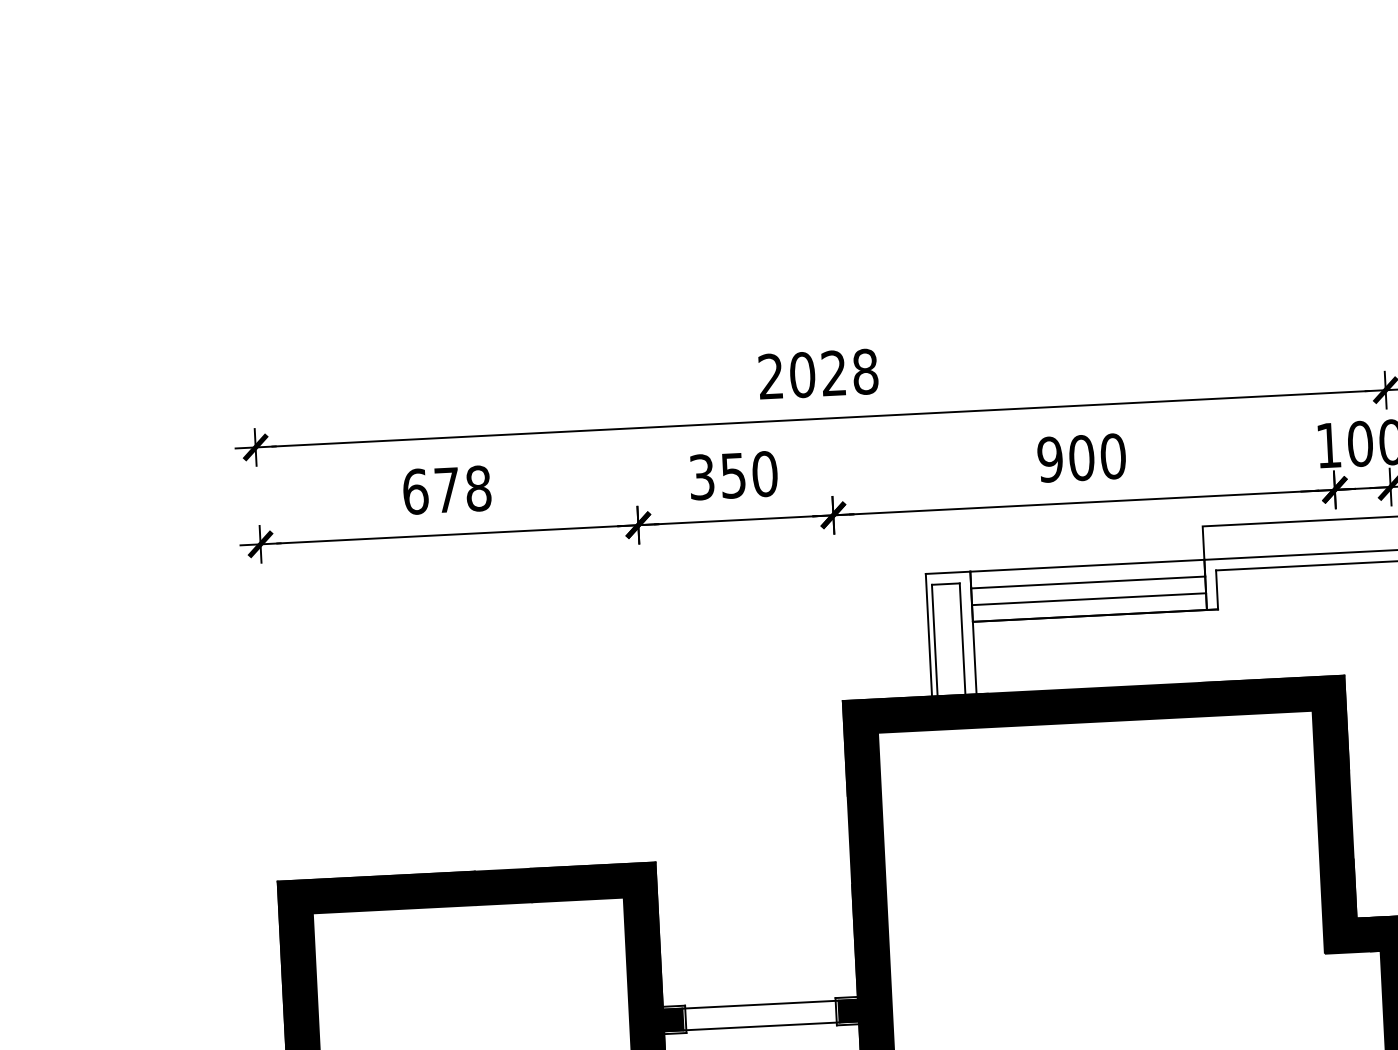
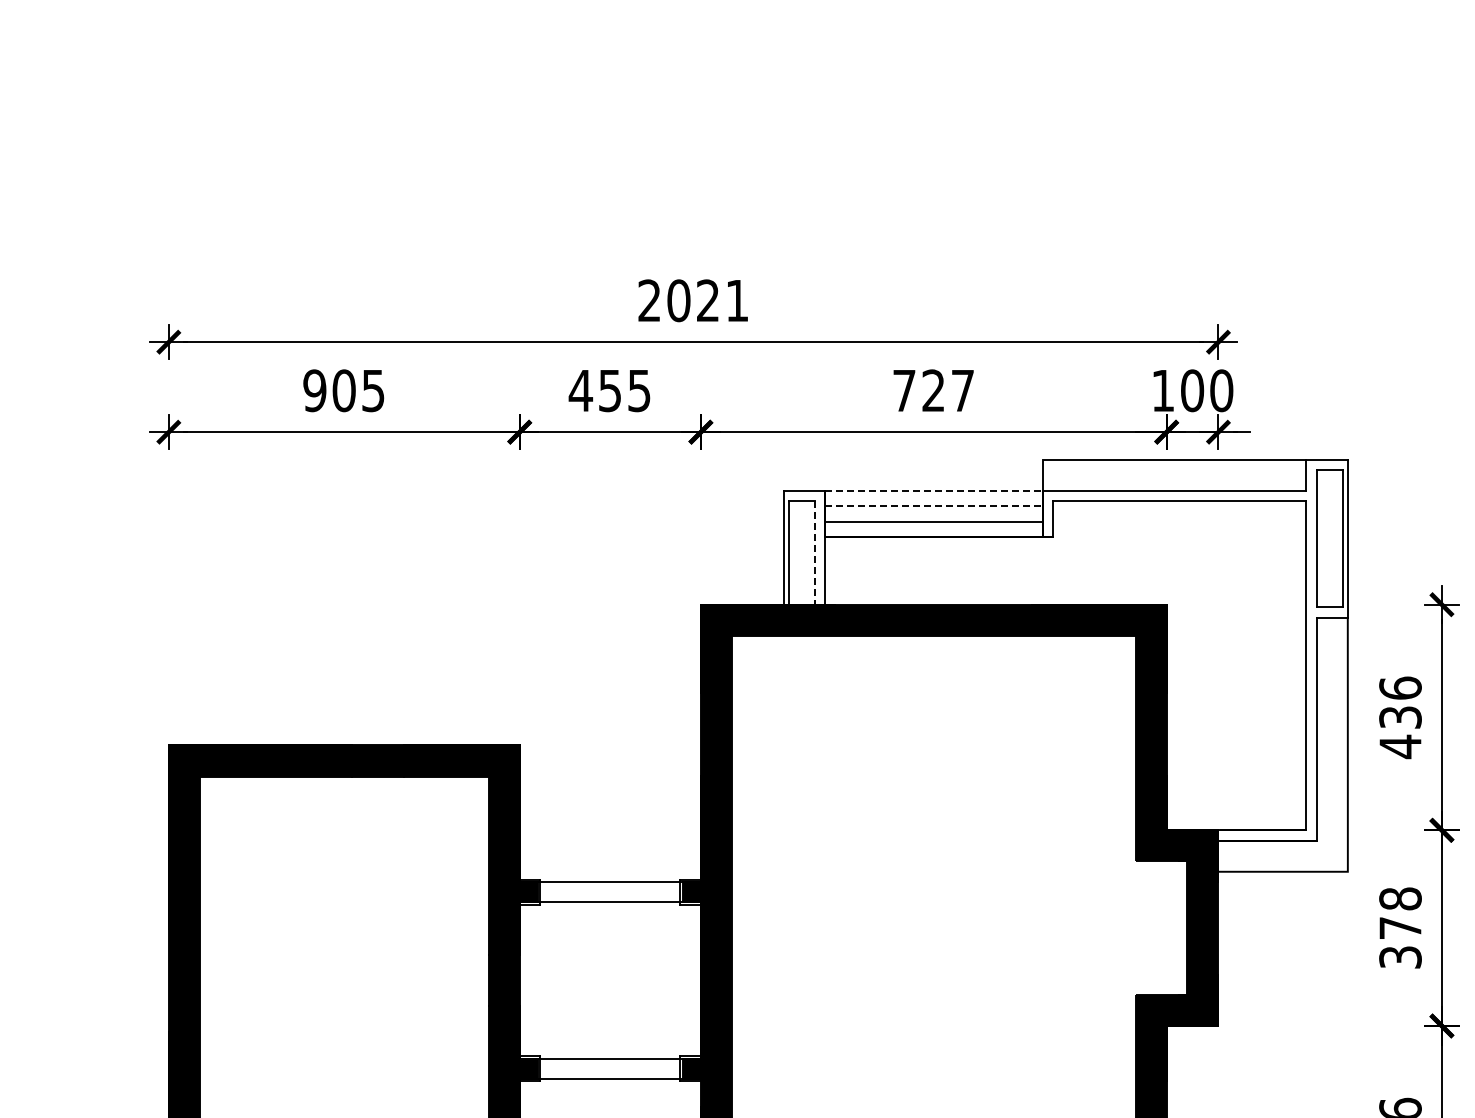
text: (865, 371) -> (737, 300), 2028 -> 2021
text: (1081, 457) -> (933, 390), 900 -> 727
text: (732, 475) -> (609, 390), 350 -> 455
text: (446, 489) -> (343, 390), 678 -> 905
line: (1087, 565) -> (933, 490), solid -> dashed
line: (1087, 582) -> (933, 506), solid -> dashed
line: (962, 638) -> (814, 552), solid -> dashed

